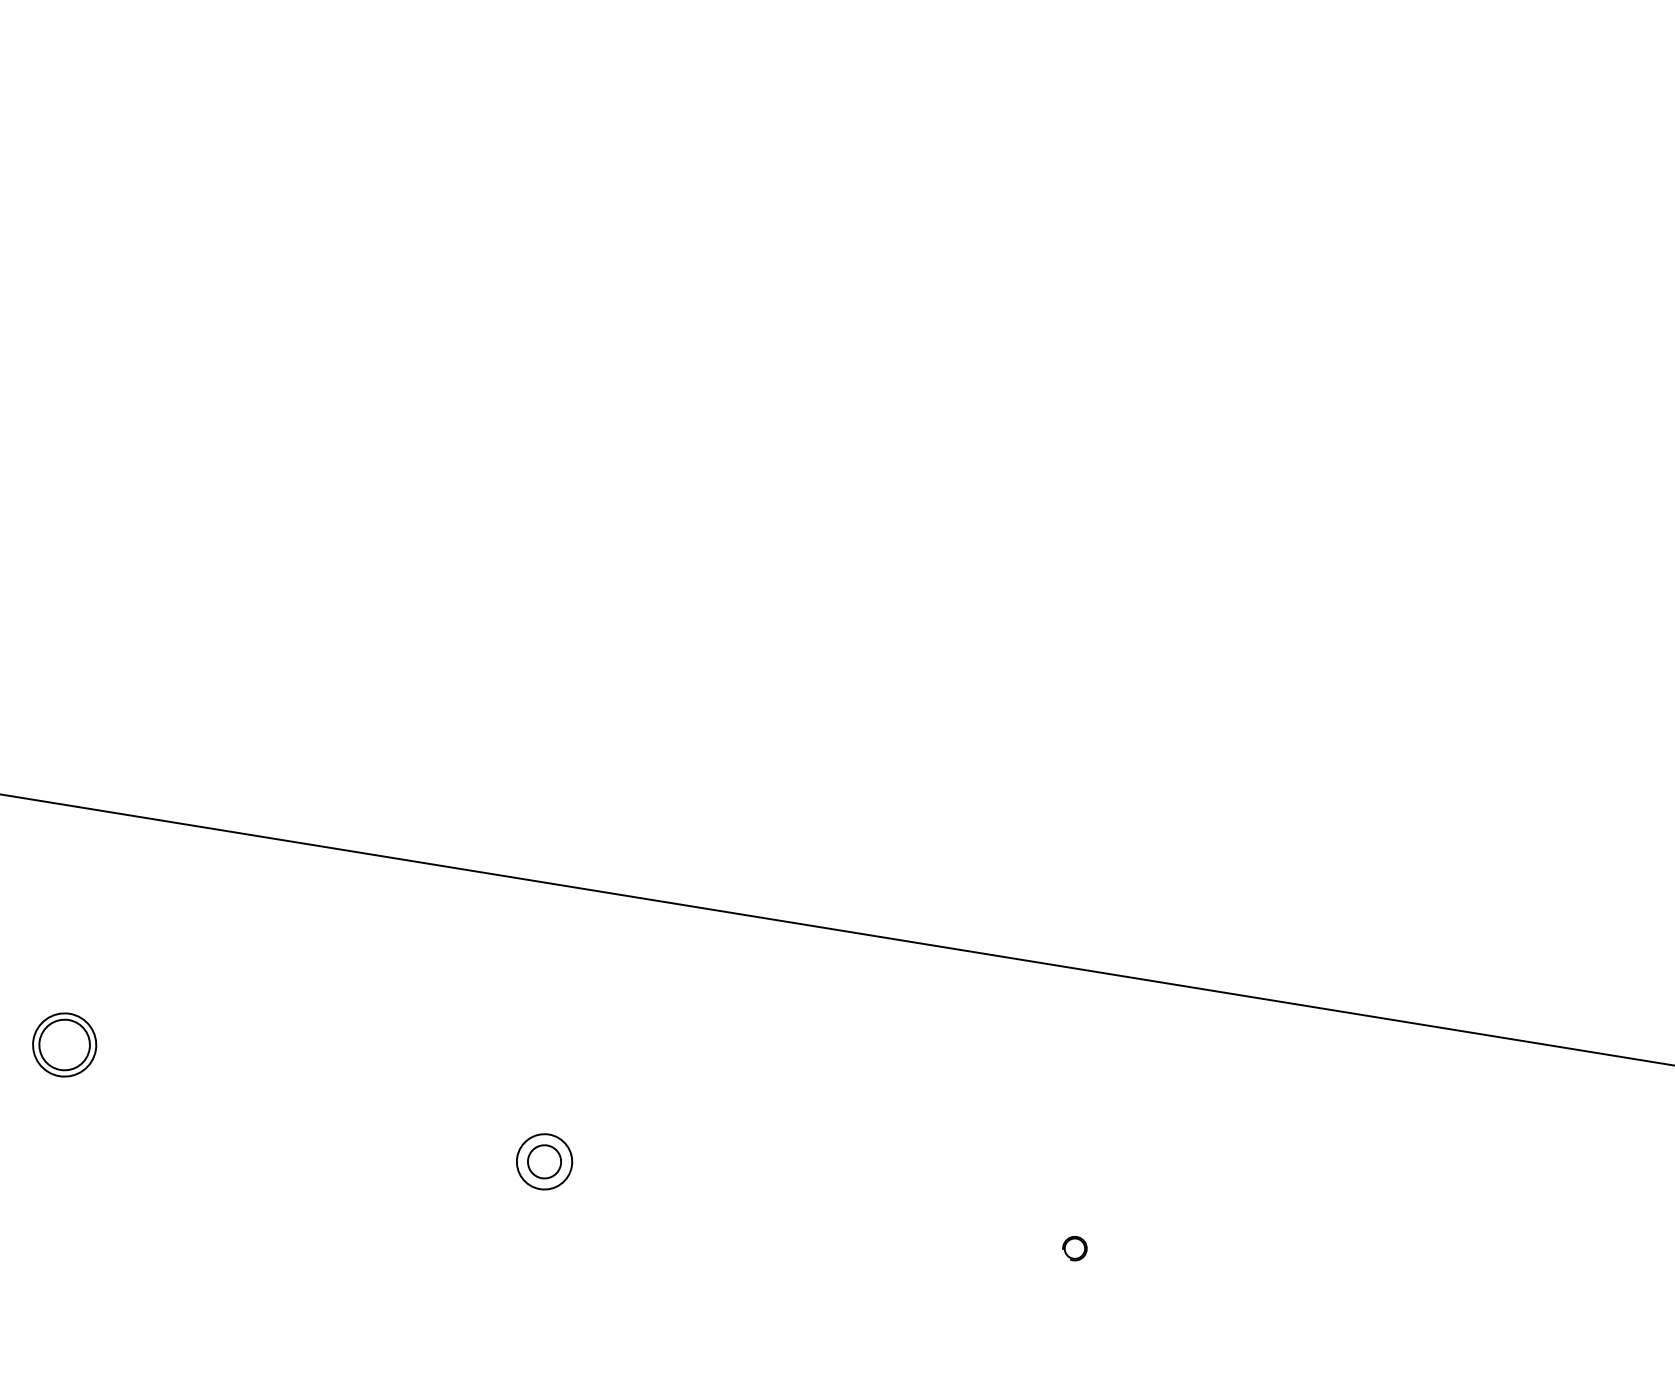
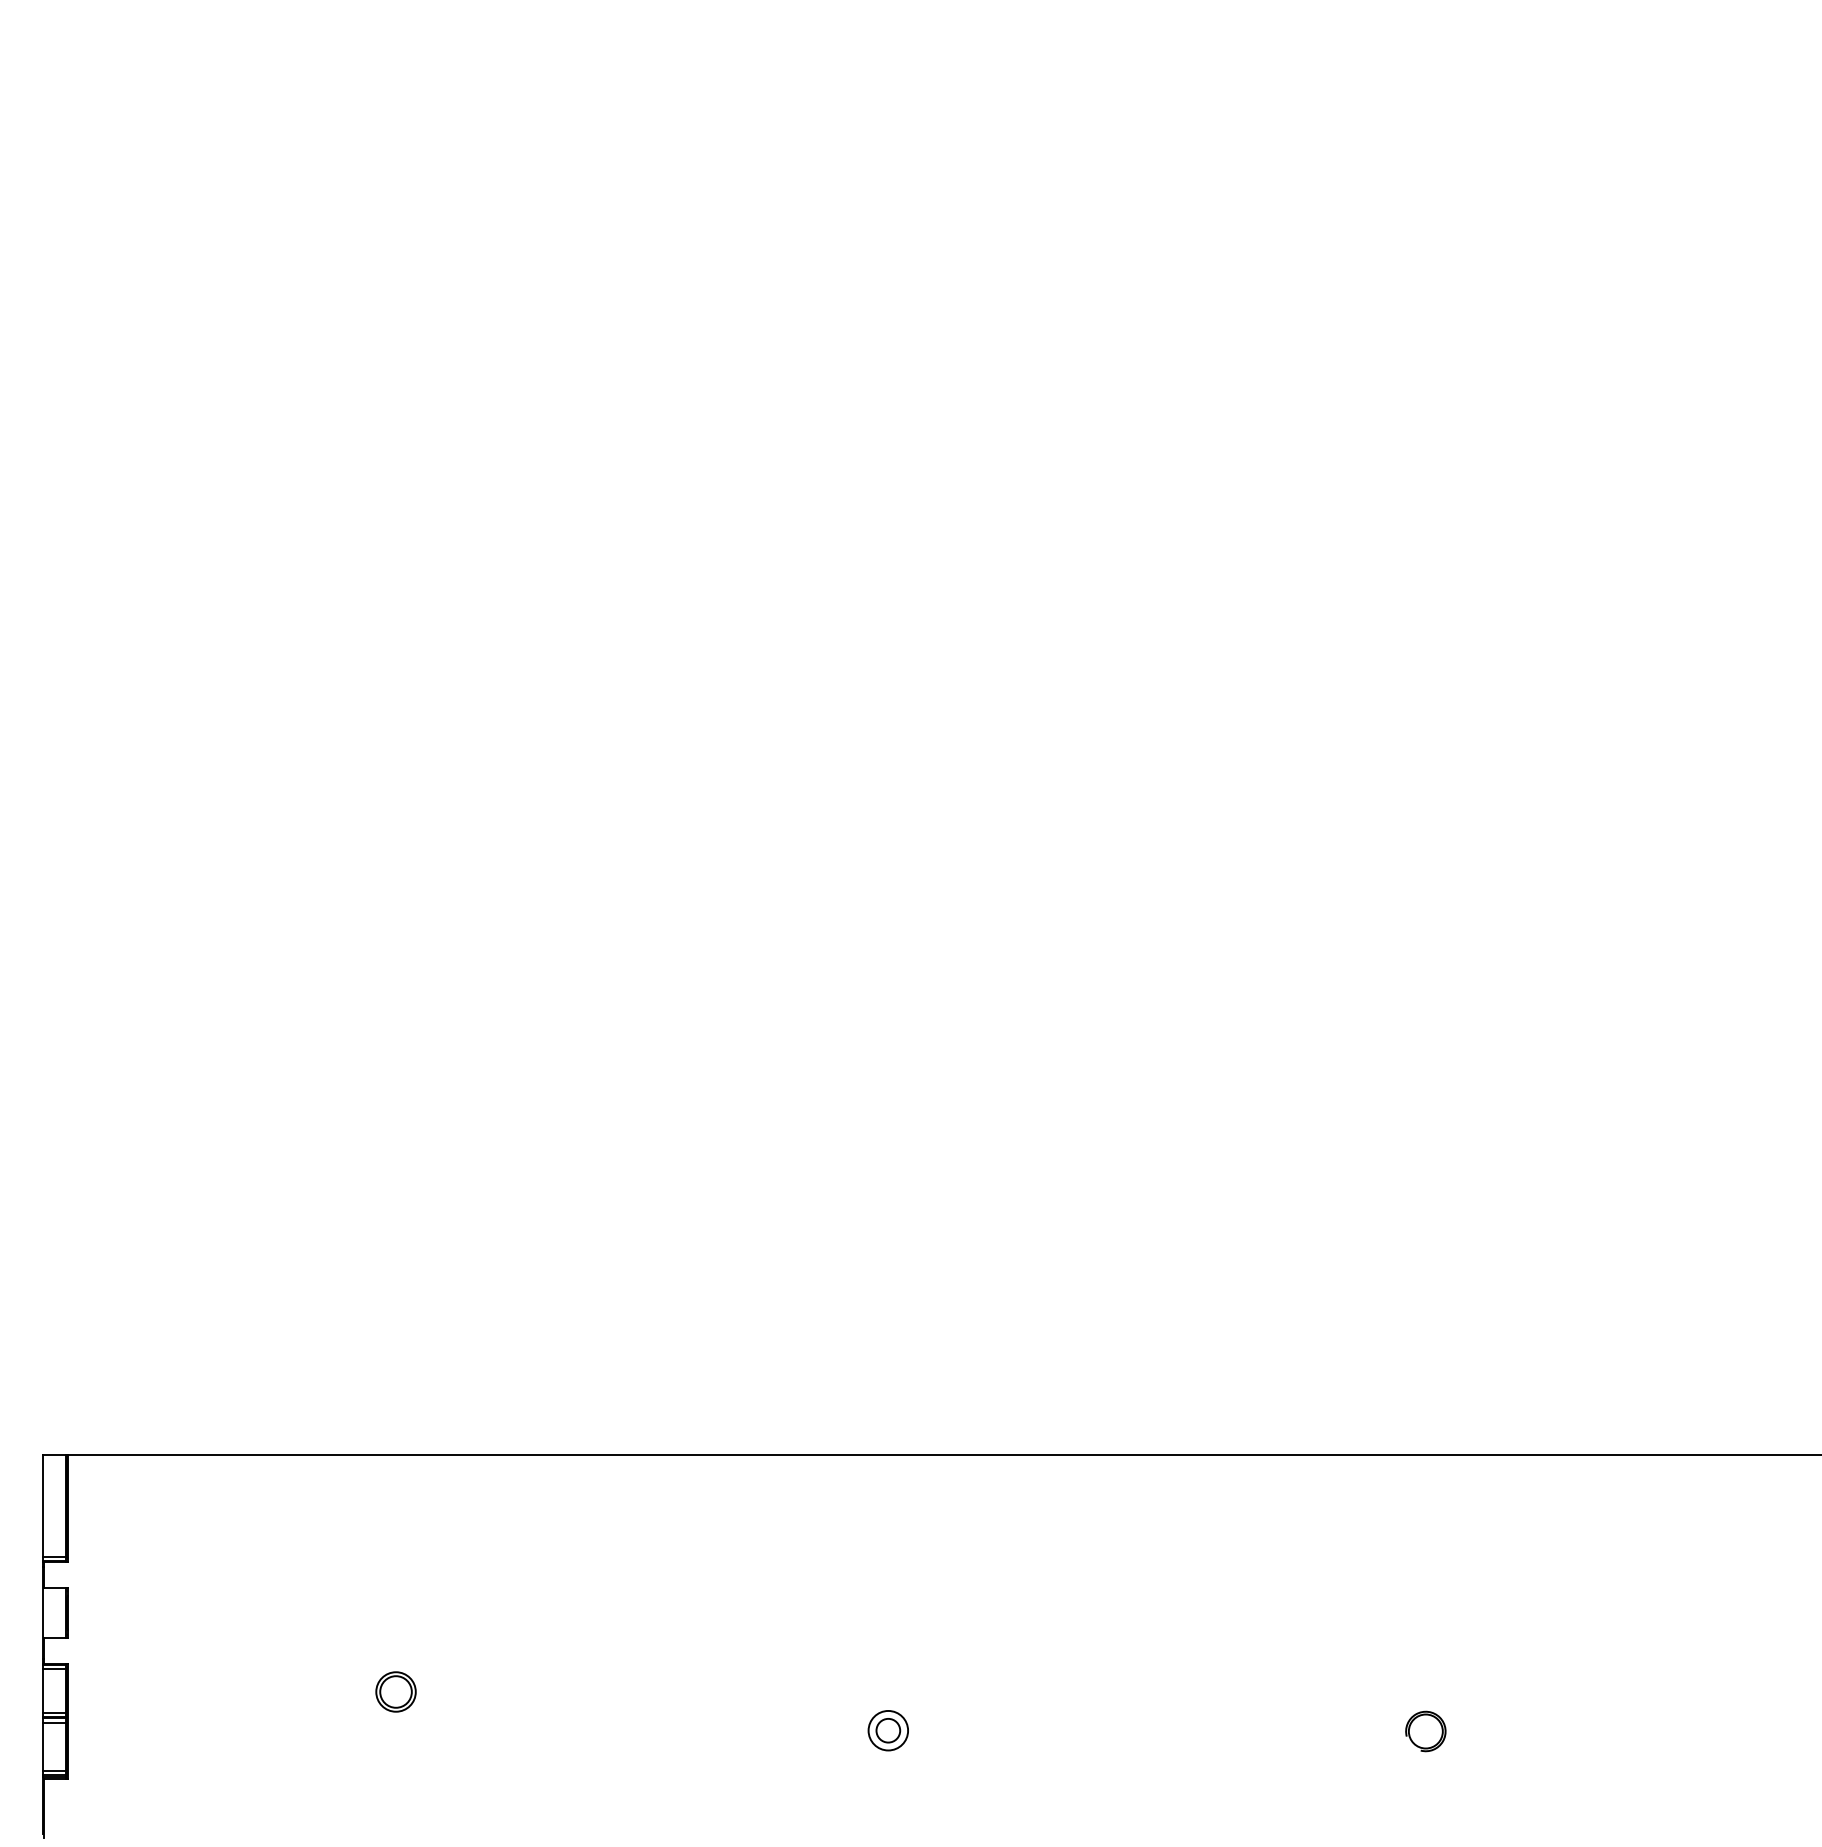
part: (64, 1044) -> (395, 1691), size x0.62
part: (543, 1161) -> (887, 1730), size x0.71
part: (1074, 1248) -> (1425, 1731), size x1.67

